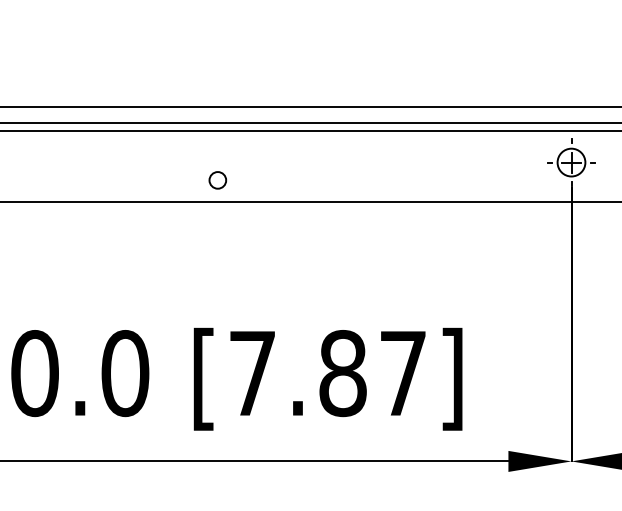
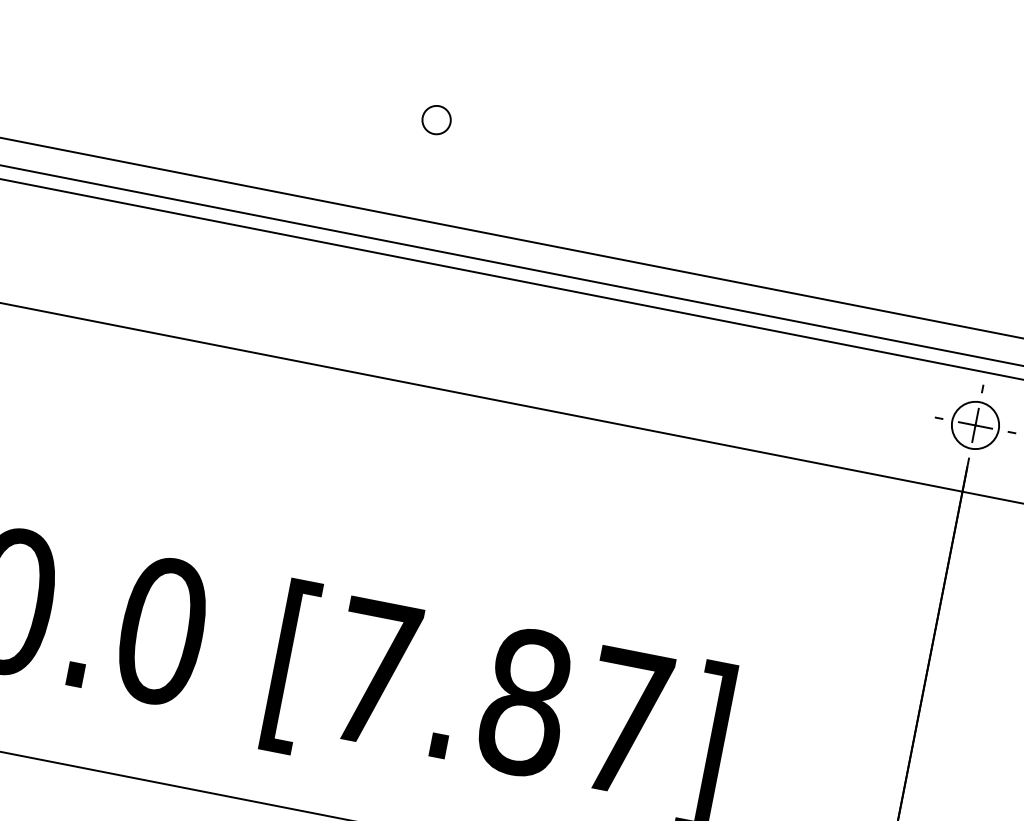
circle: (217, 180) -> (435, 120), moved

